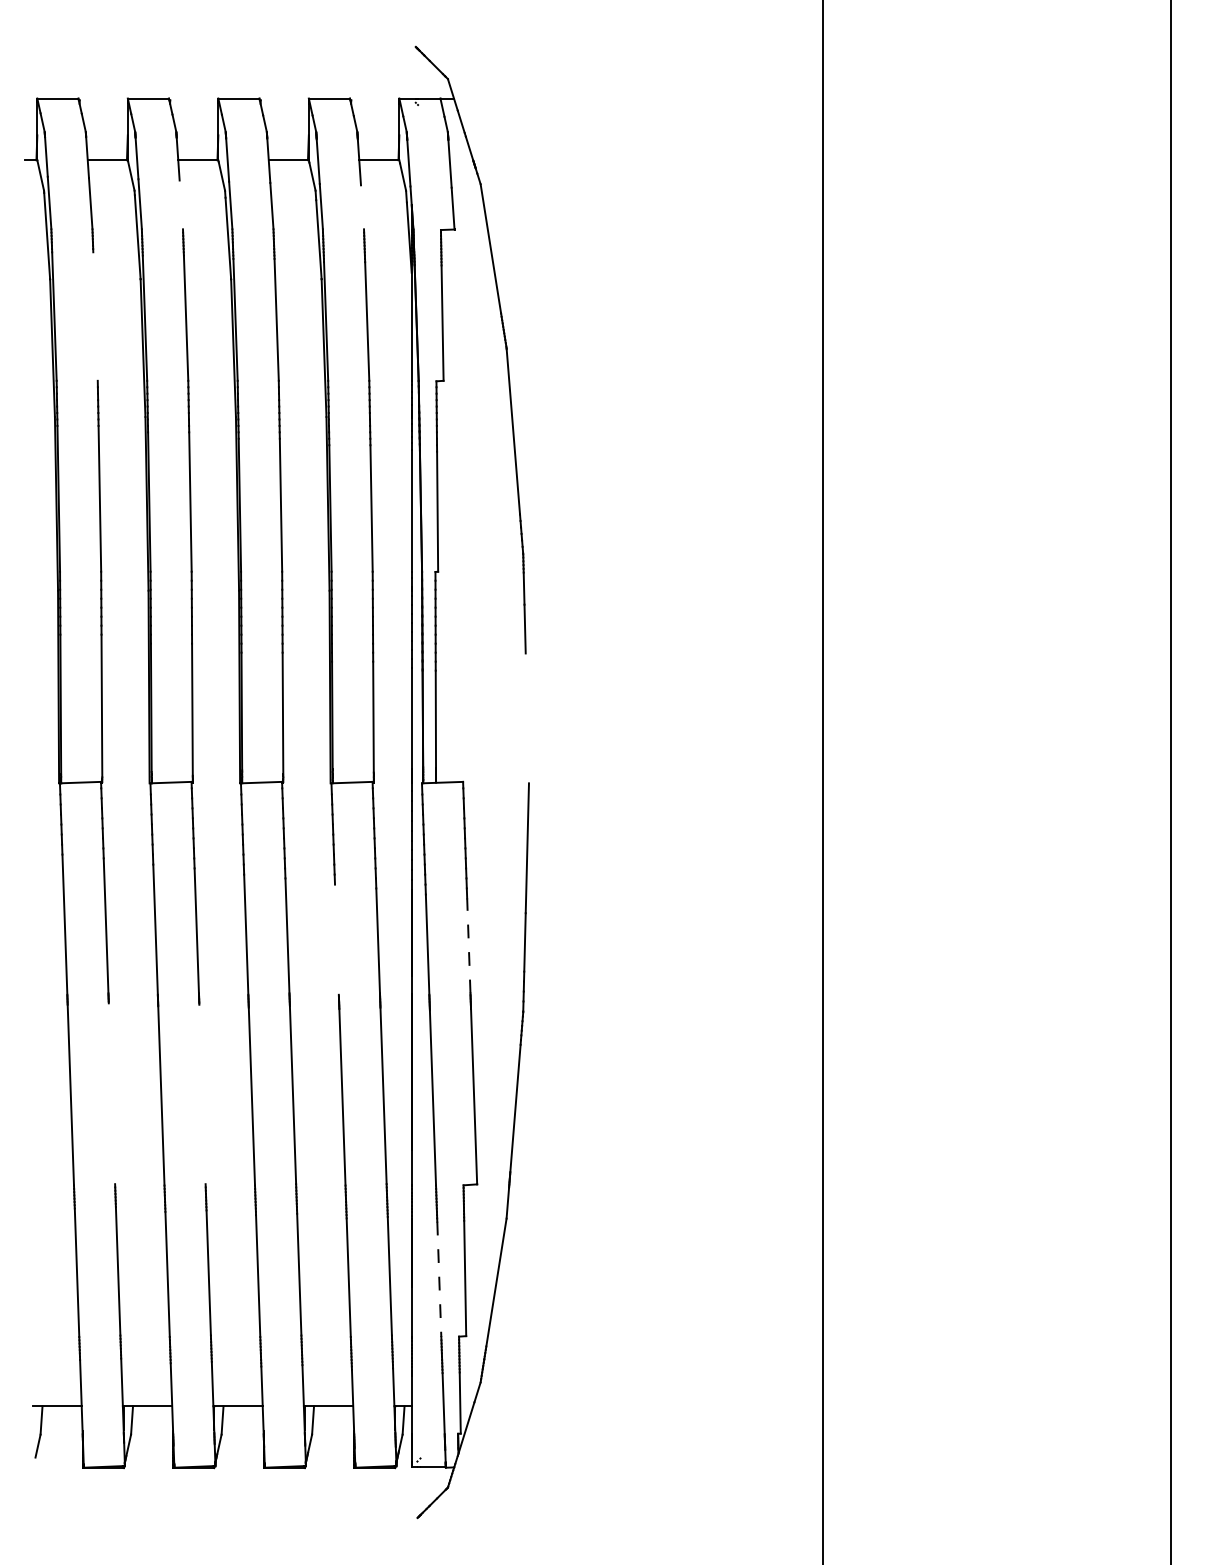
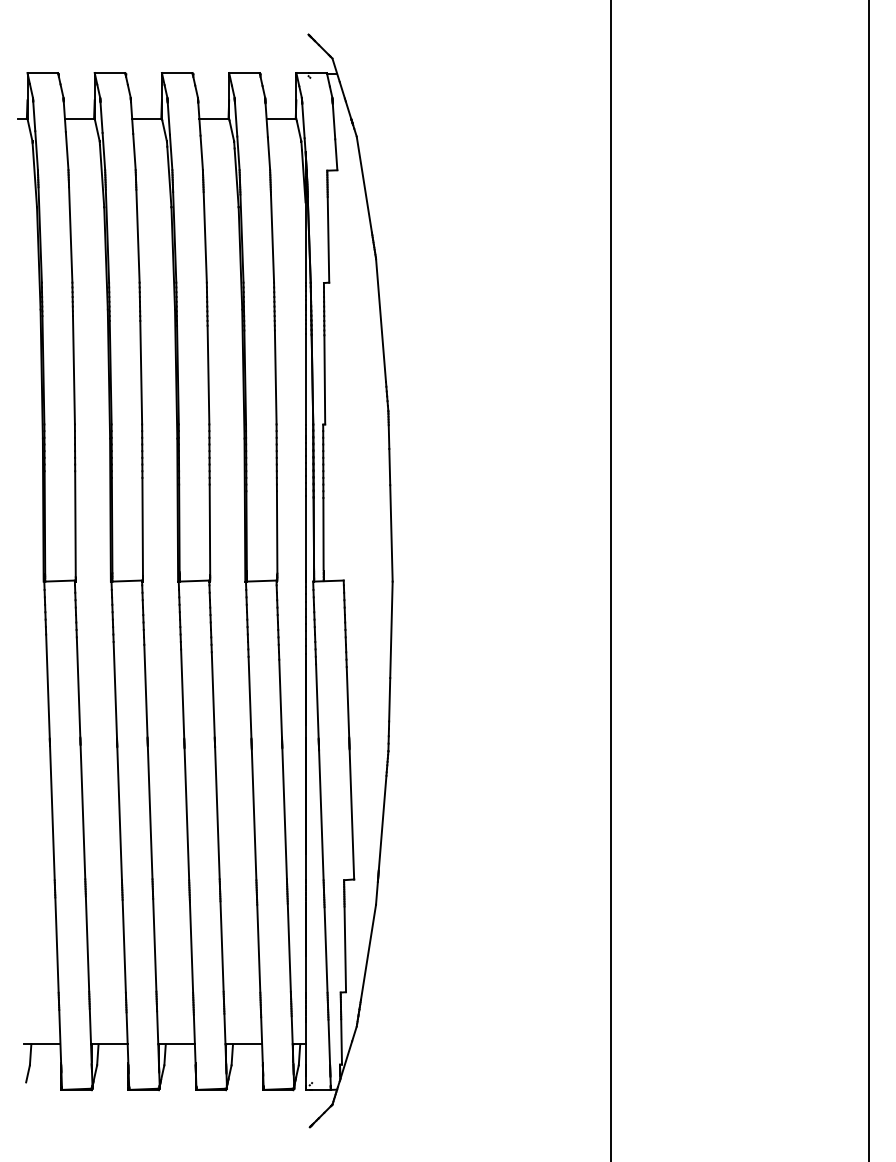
line: (181, 204) -> (134, 151), added
line: (362, 207) -> (269, 153), added
line: (95, 316) -> (70, 234), added
line: (526, 718) -> (390, 533), added
line: (336, 939) -> (249, 697), added
line: (468, 945) -> (347, 702), dashed -> solid
line: (111, 1093) -> (82, 811), added
line: (202, 1094) -> (150, 812), added
line: (439, 1279) -> (326, 950), dashed -> solid

